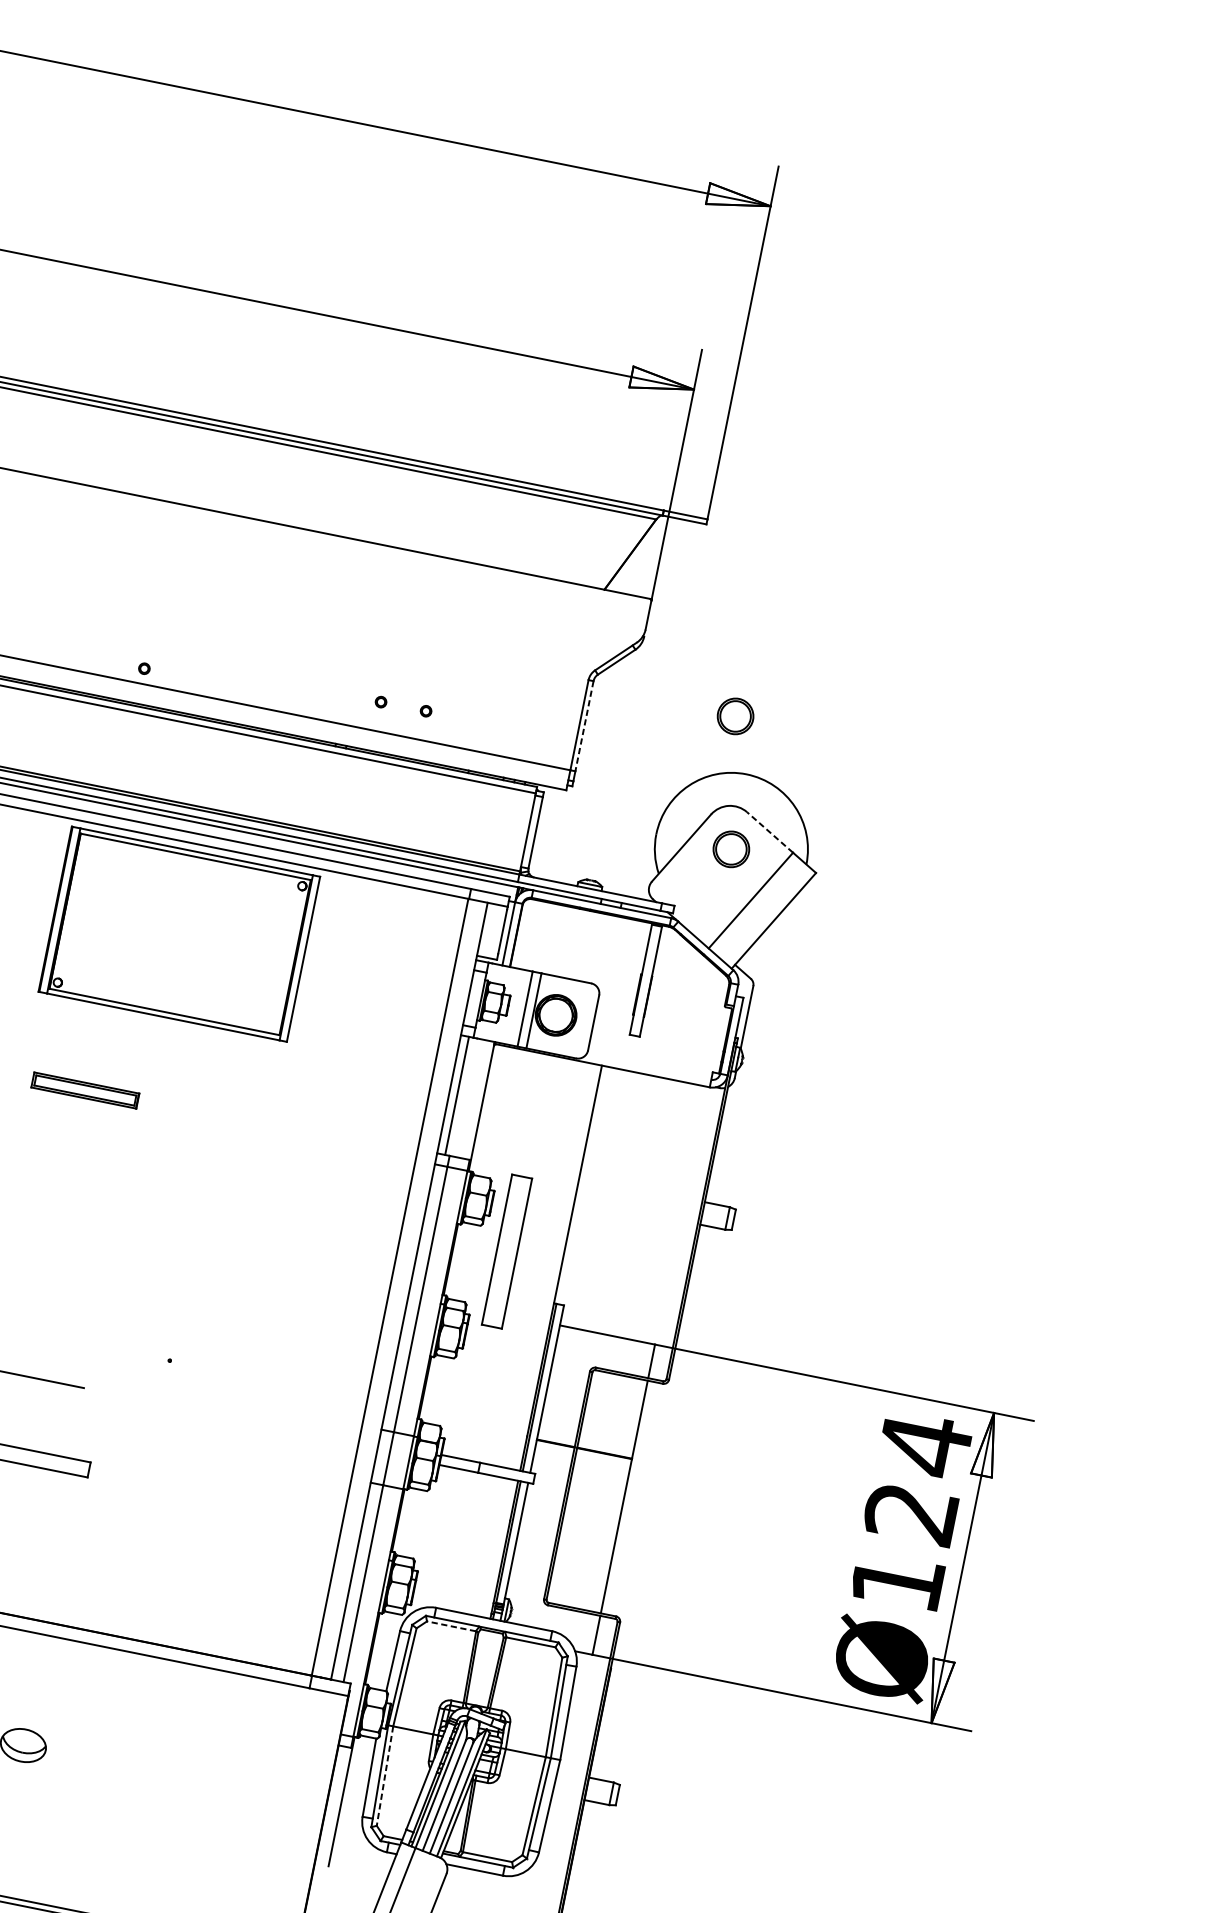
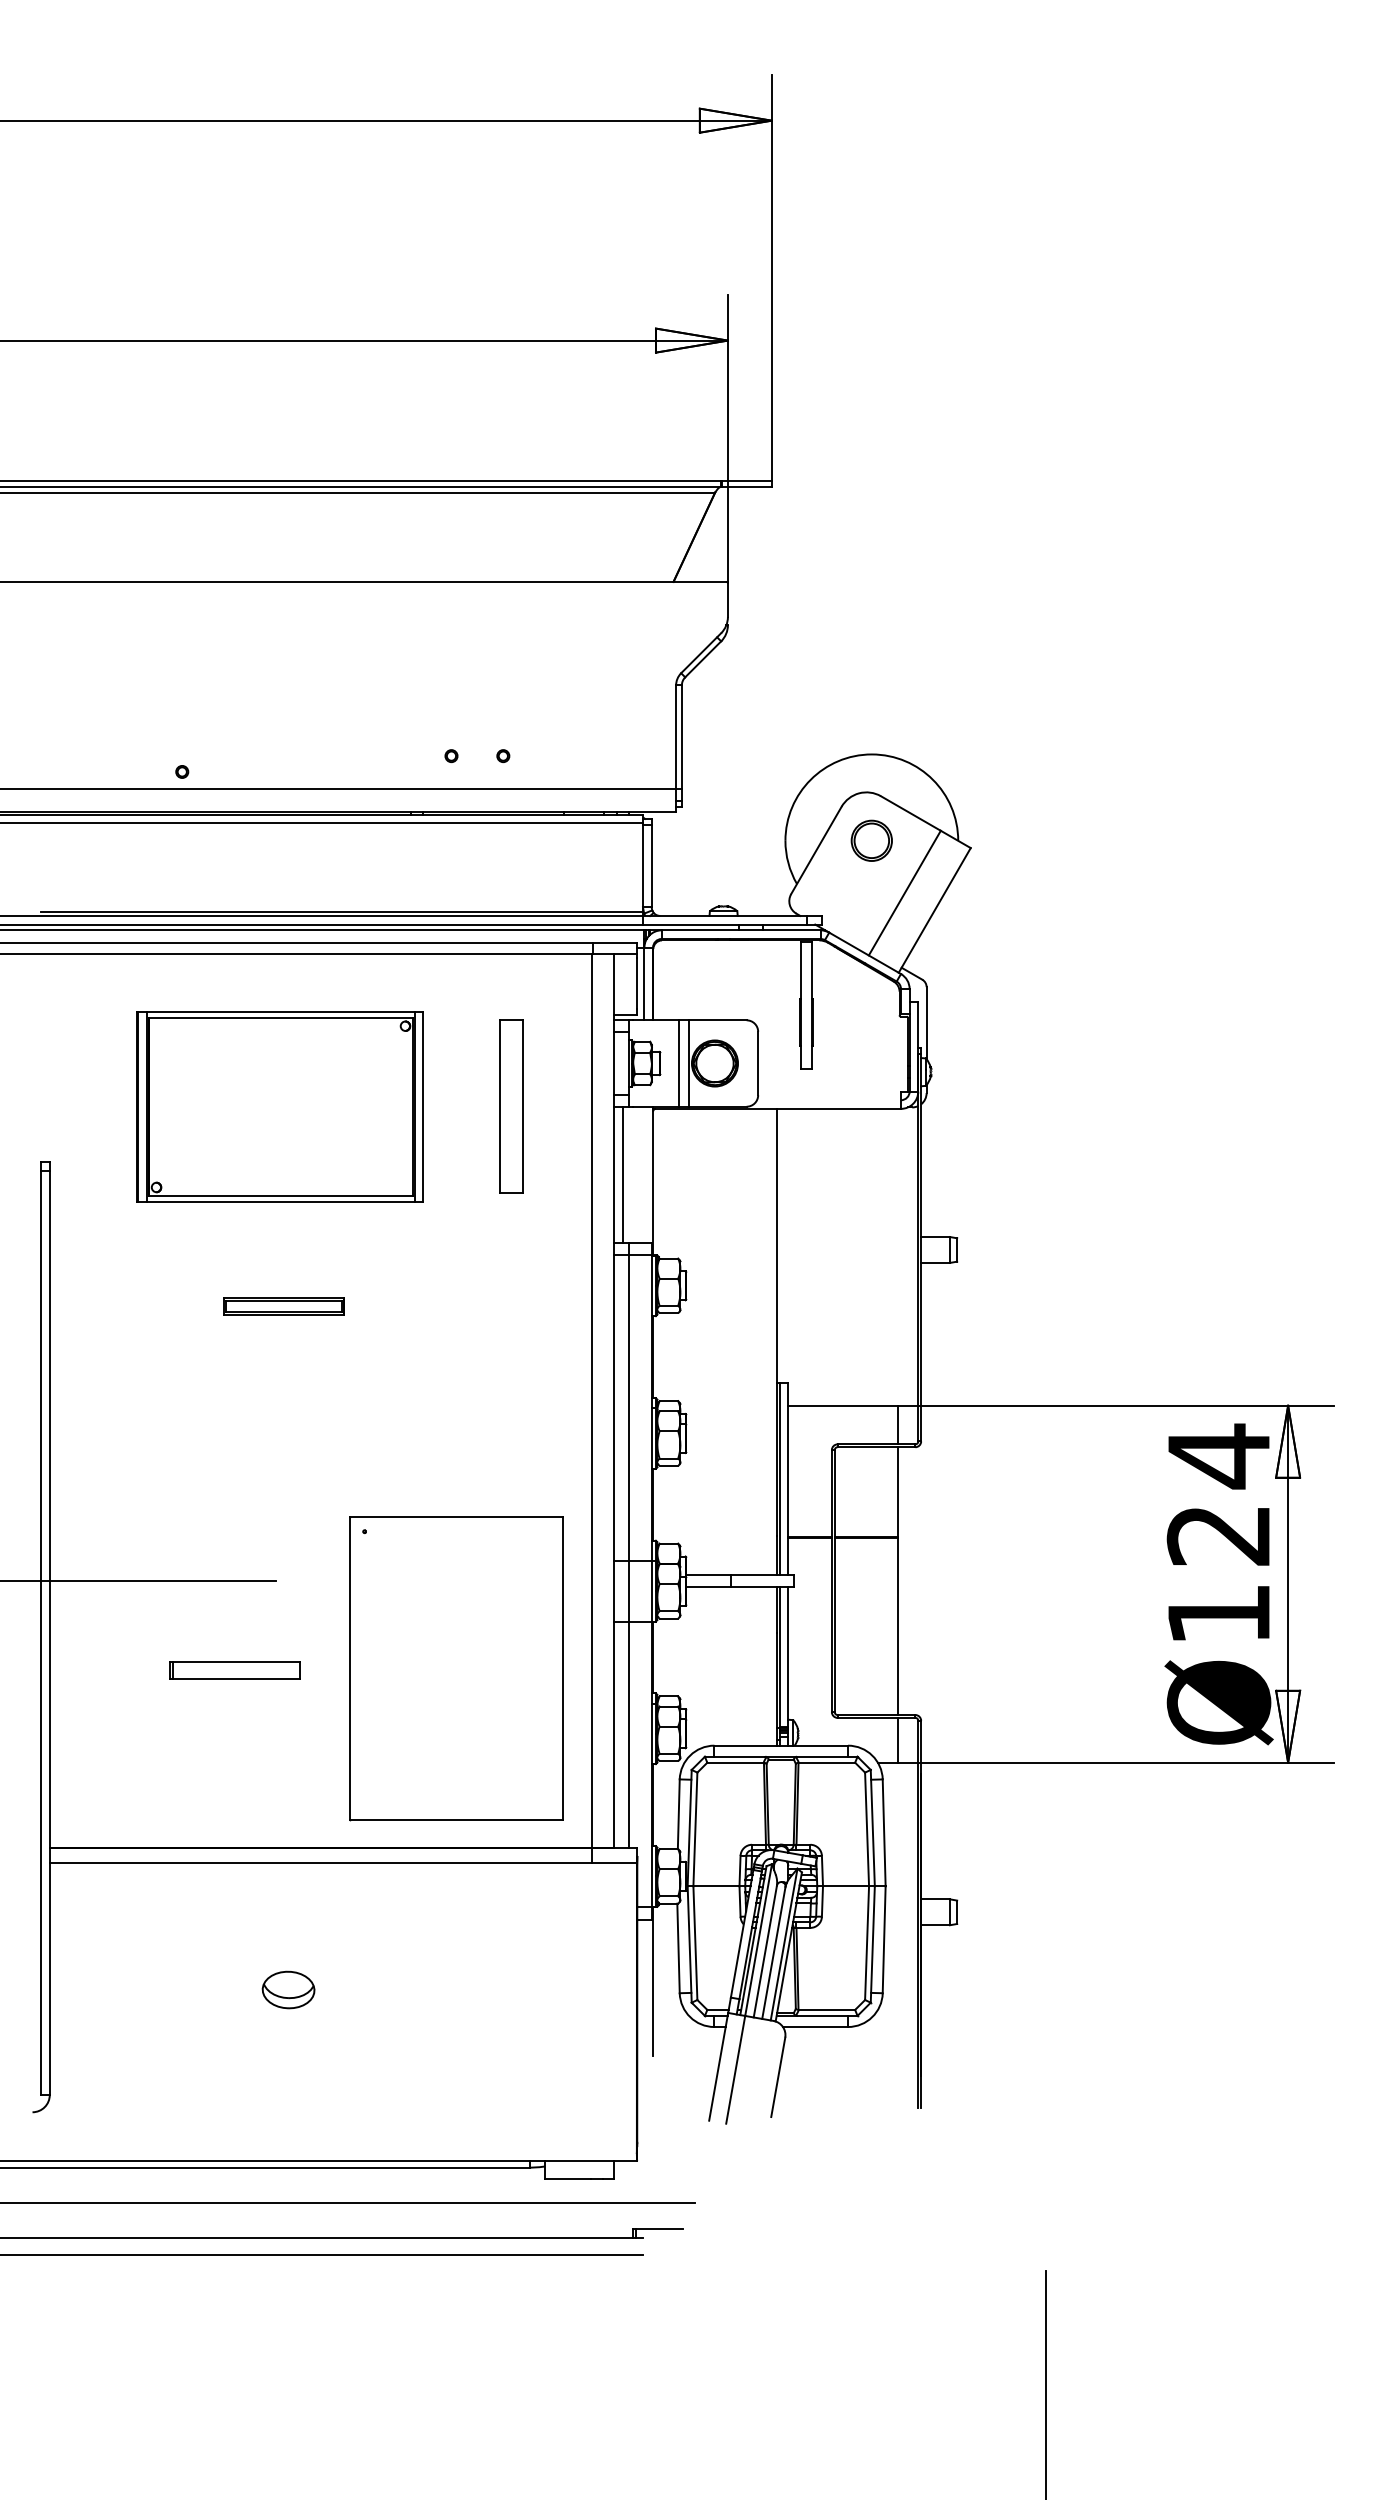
part: (735, 716) -> (846, 692), removed
line: (584, 726) -> (681, 737), dashed -> solid
line: (769, 832) -> (910, 813), dashed -> solid
part: (178, 933) -> (279, 1106), moved
part: (84, 1090) -> (283, 1306), moved
part: (507, 1251) -> (511, 1106), moved
part: (225, 1495) -> (456, 1668), added
line: (451, 1626) -> (735, 1762), dashed -> solid
line: (385, 1776) -> (695, 1943), dashed -> solid

